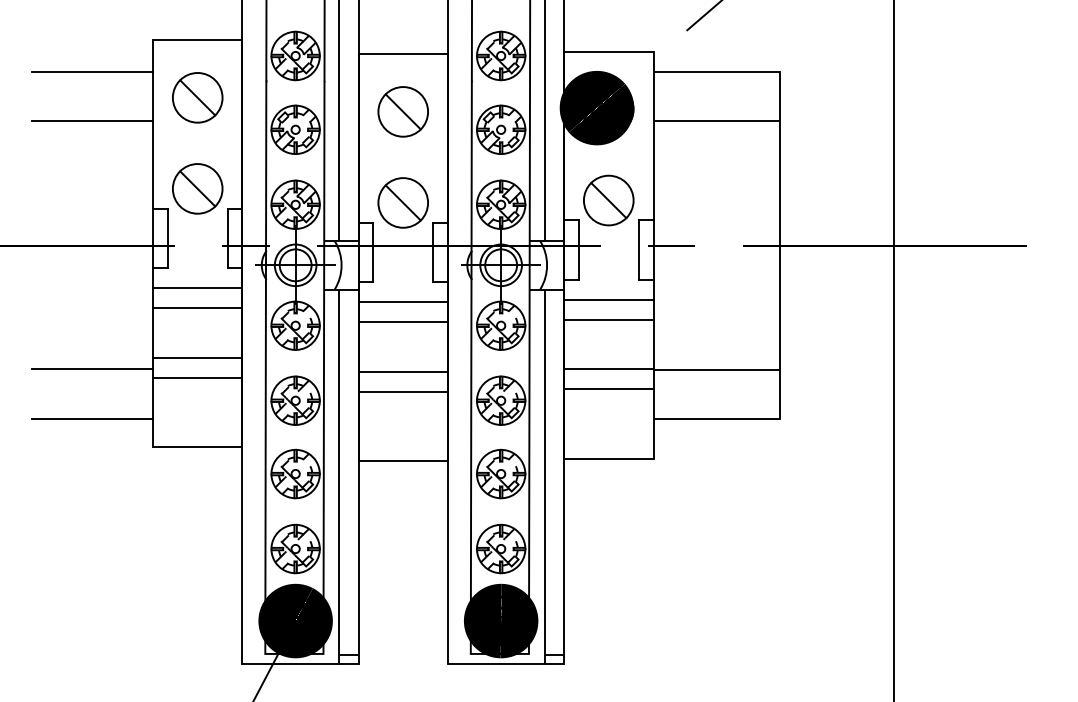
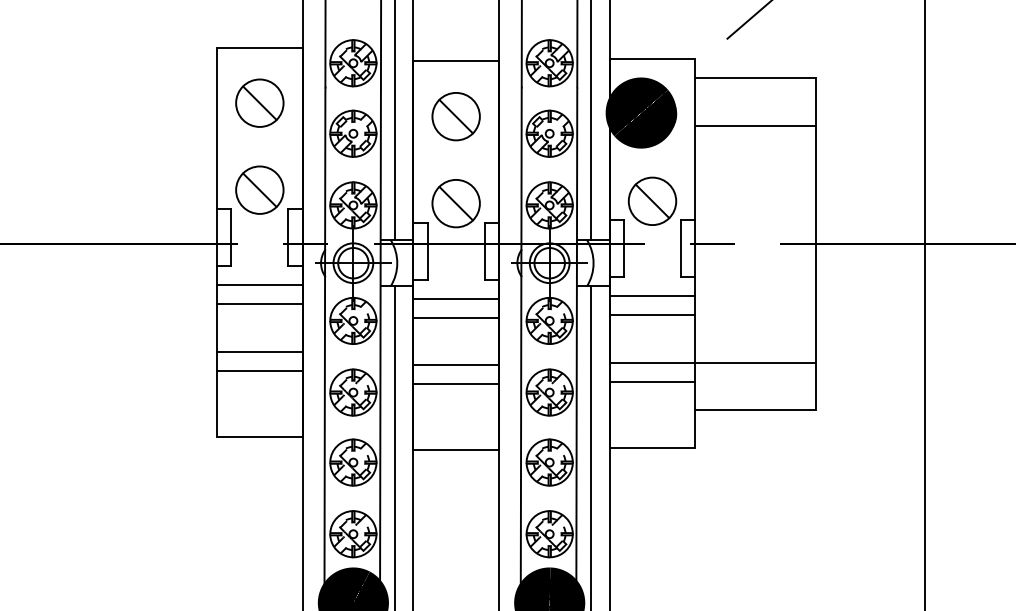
line: (92, 71) -> (159, 78), removed
line: (92, 121) -> (159, 125), removed
line: (92, 369) -> (159, 362), removed
line: (92, 419) -> (159, 410), removed

